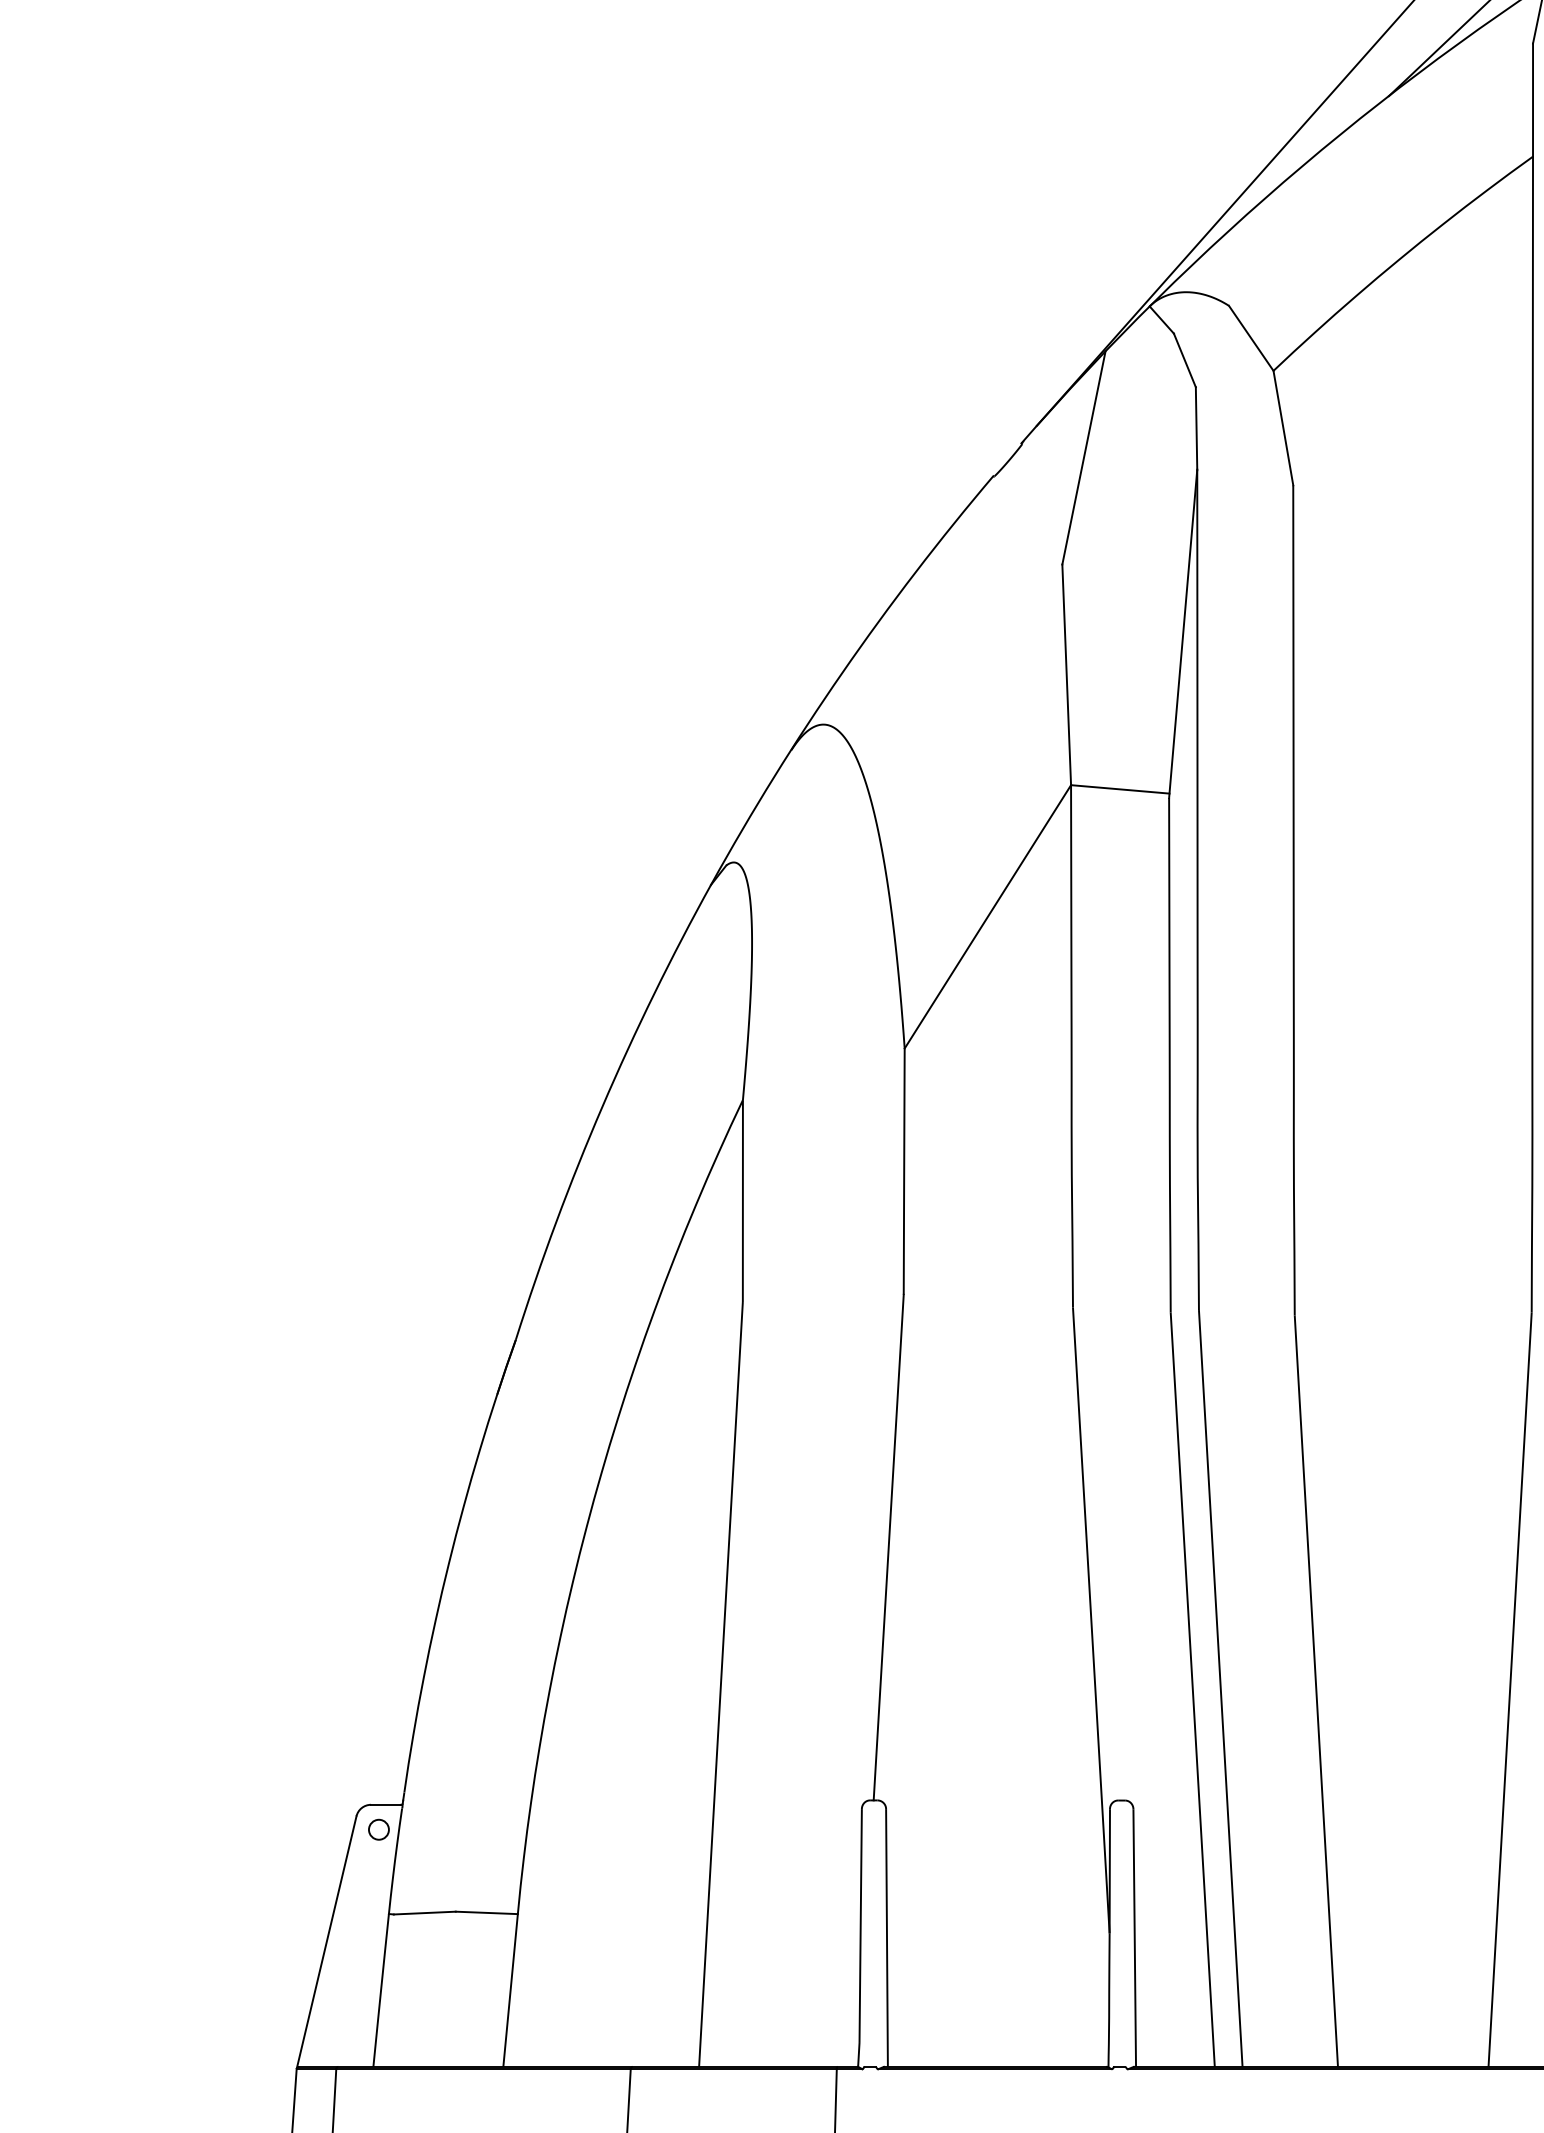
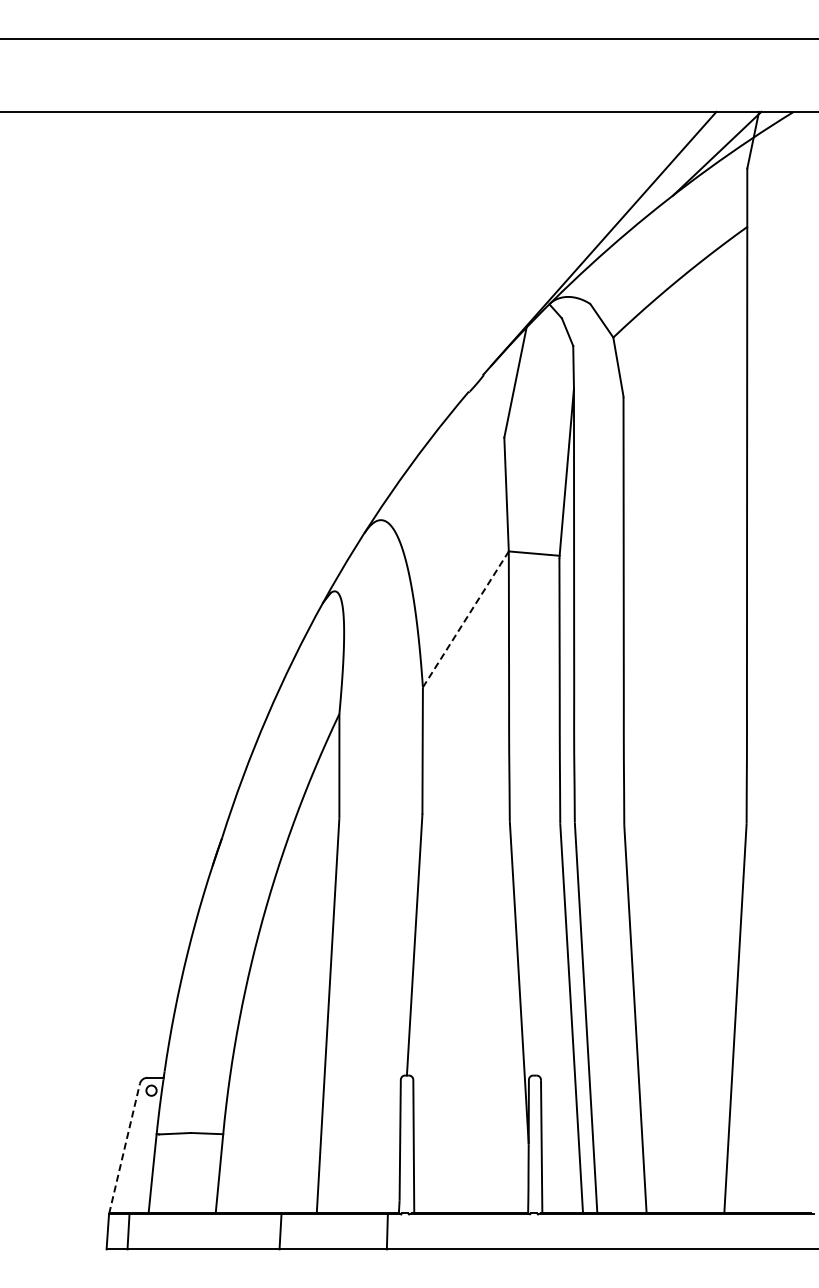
line: (989, 917) -> (466, 619), solid -> dashed
line: (326, 1941) -> (124, 1148), solid -> dashed

